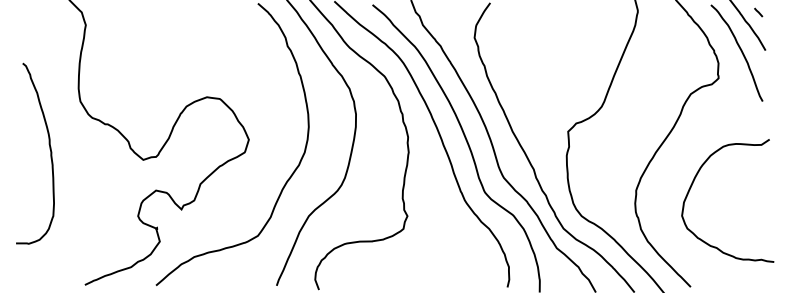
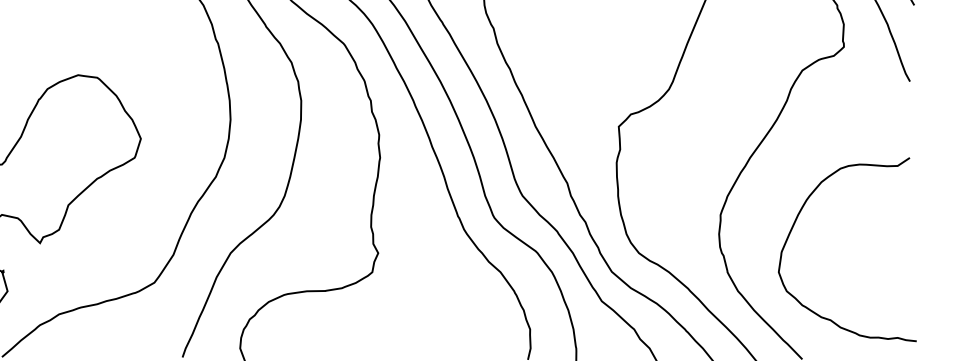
curve: (693, 183) -> (795, 223), moved

